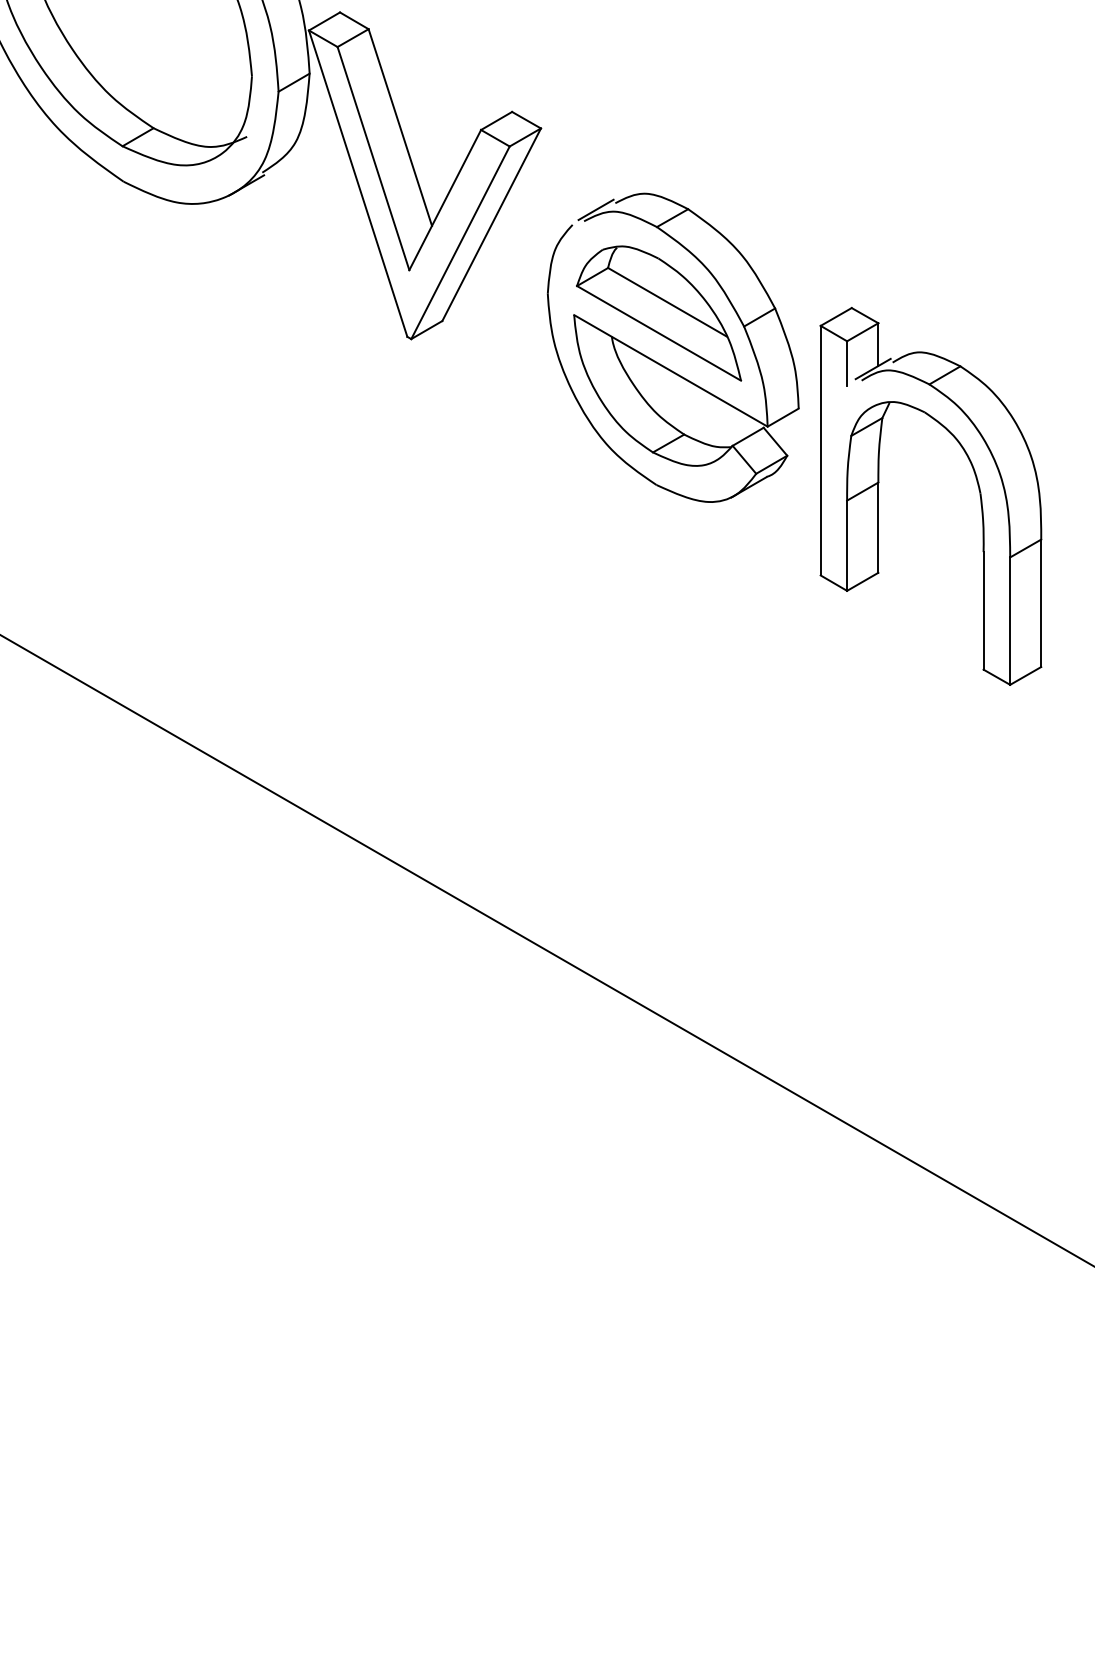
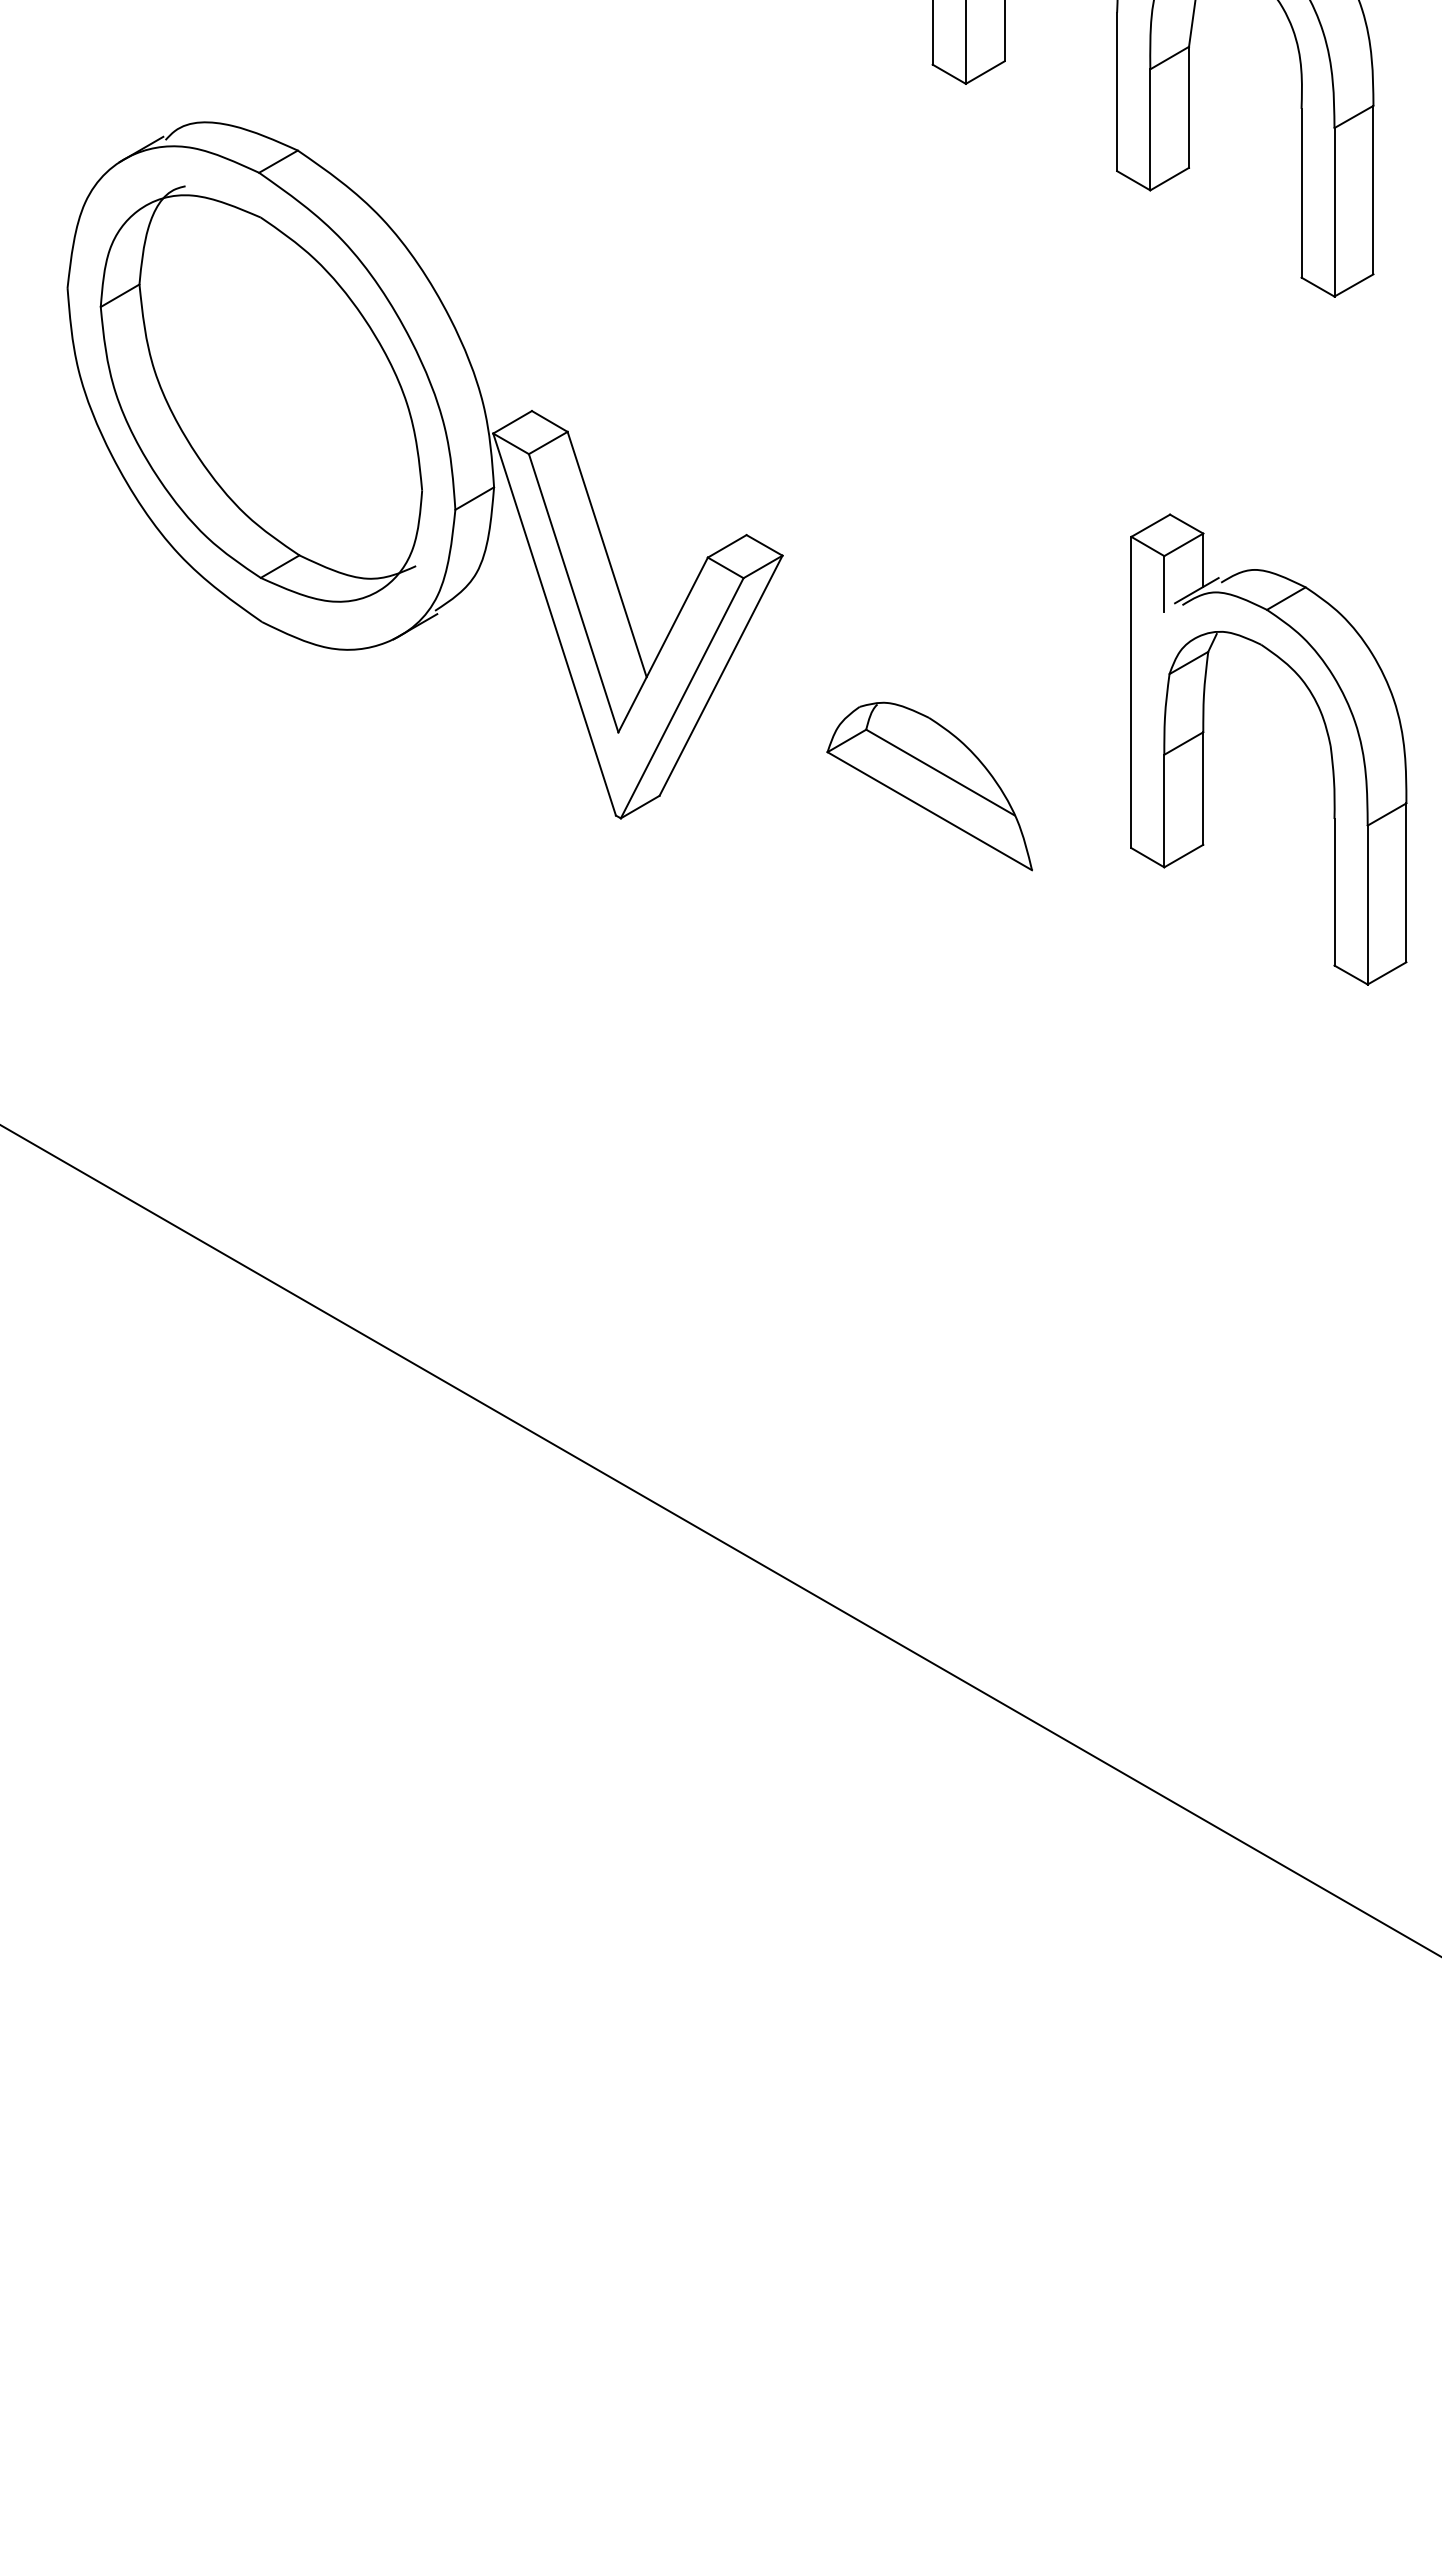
part: (661, 364) -> (932, 849), removed
part: (977, 483) -> (1326, 733), moved

